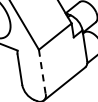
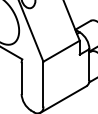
line: (42, 72) -> (43, 84), dashed -> solid

